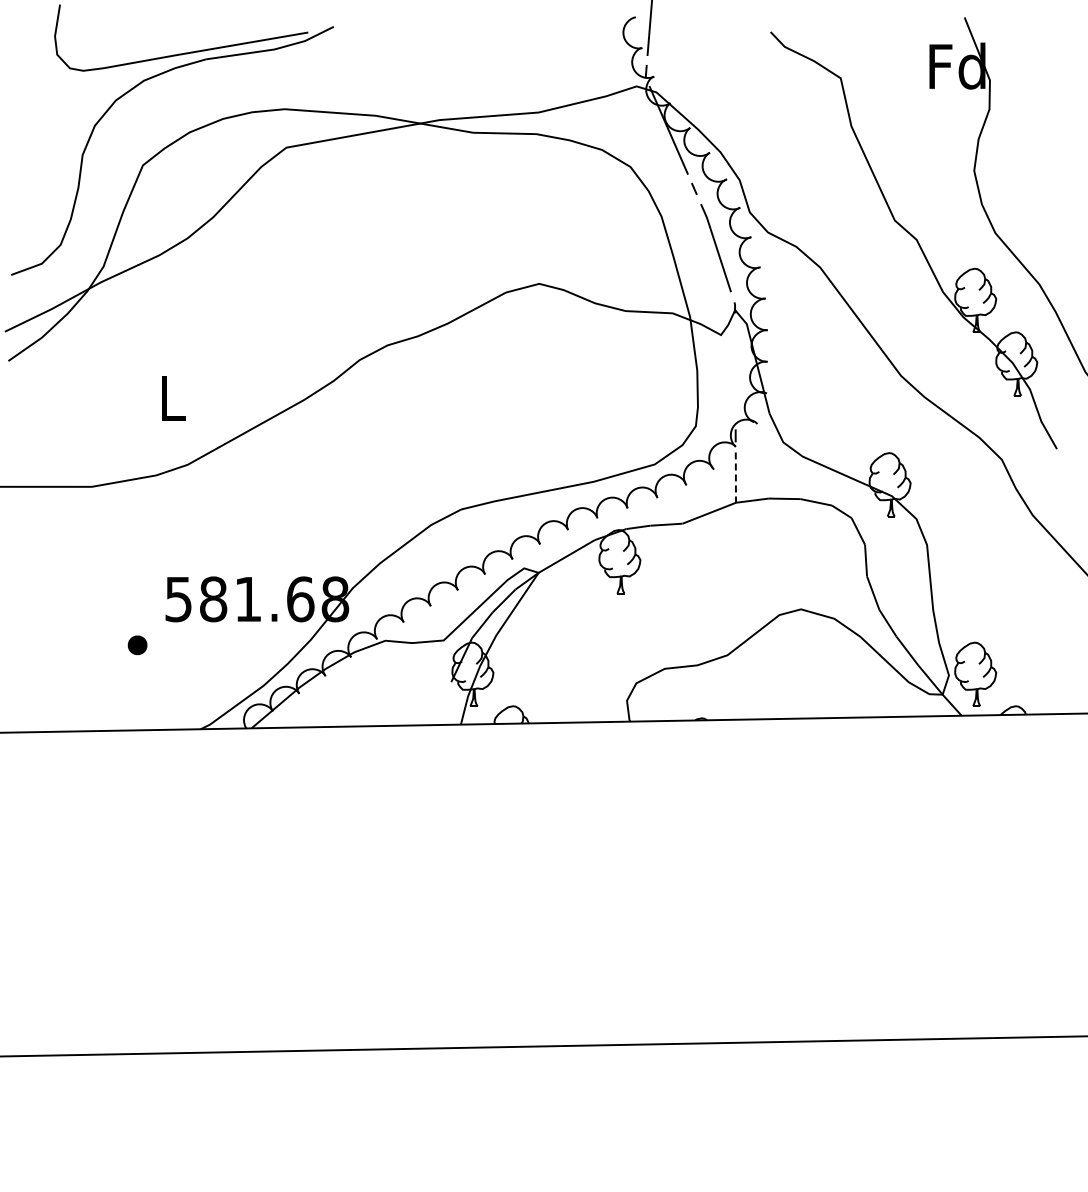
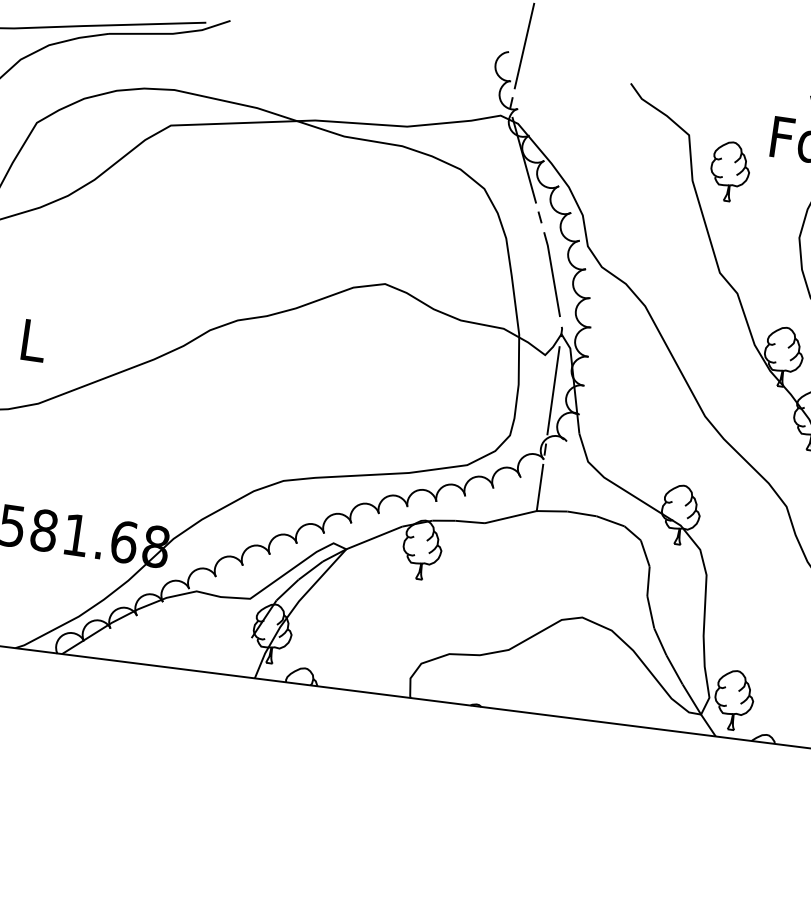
part: (889, 110) -> (729, 171), added
line: (735, 371) -> (553, 390), added
line: (735, 478) -> (539, 488), dashed -> solid

